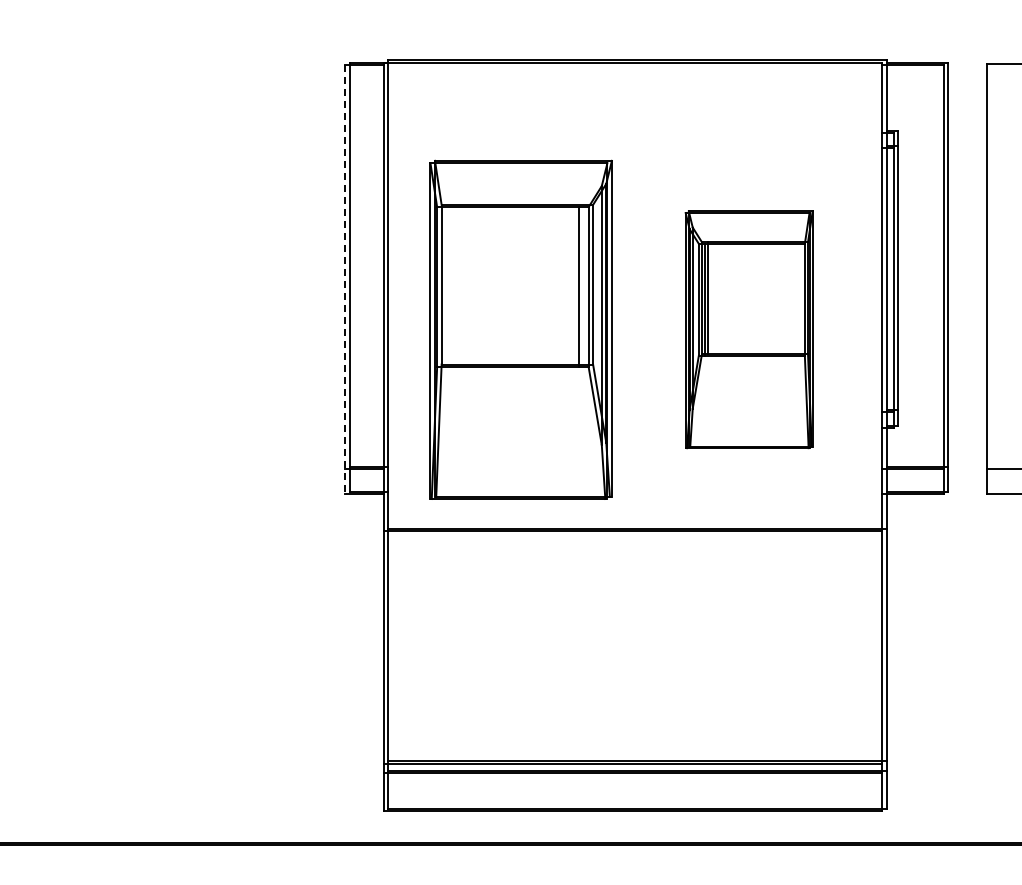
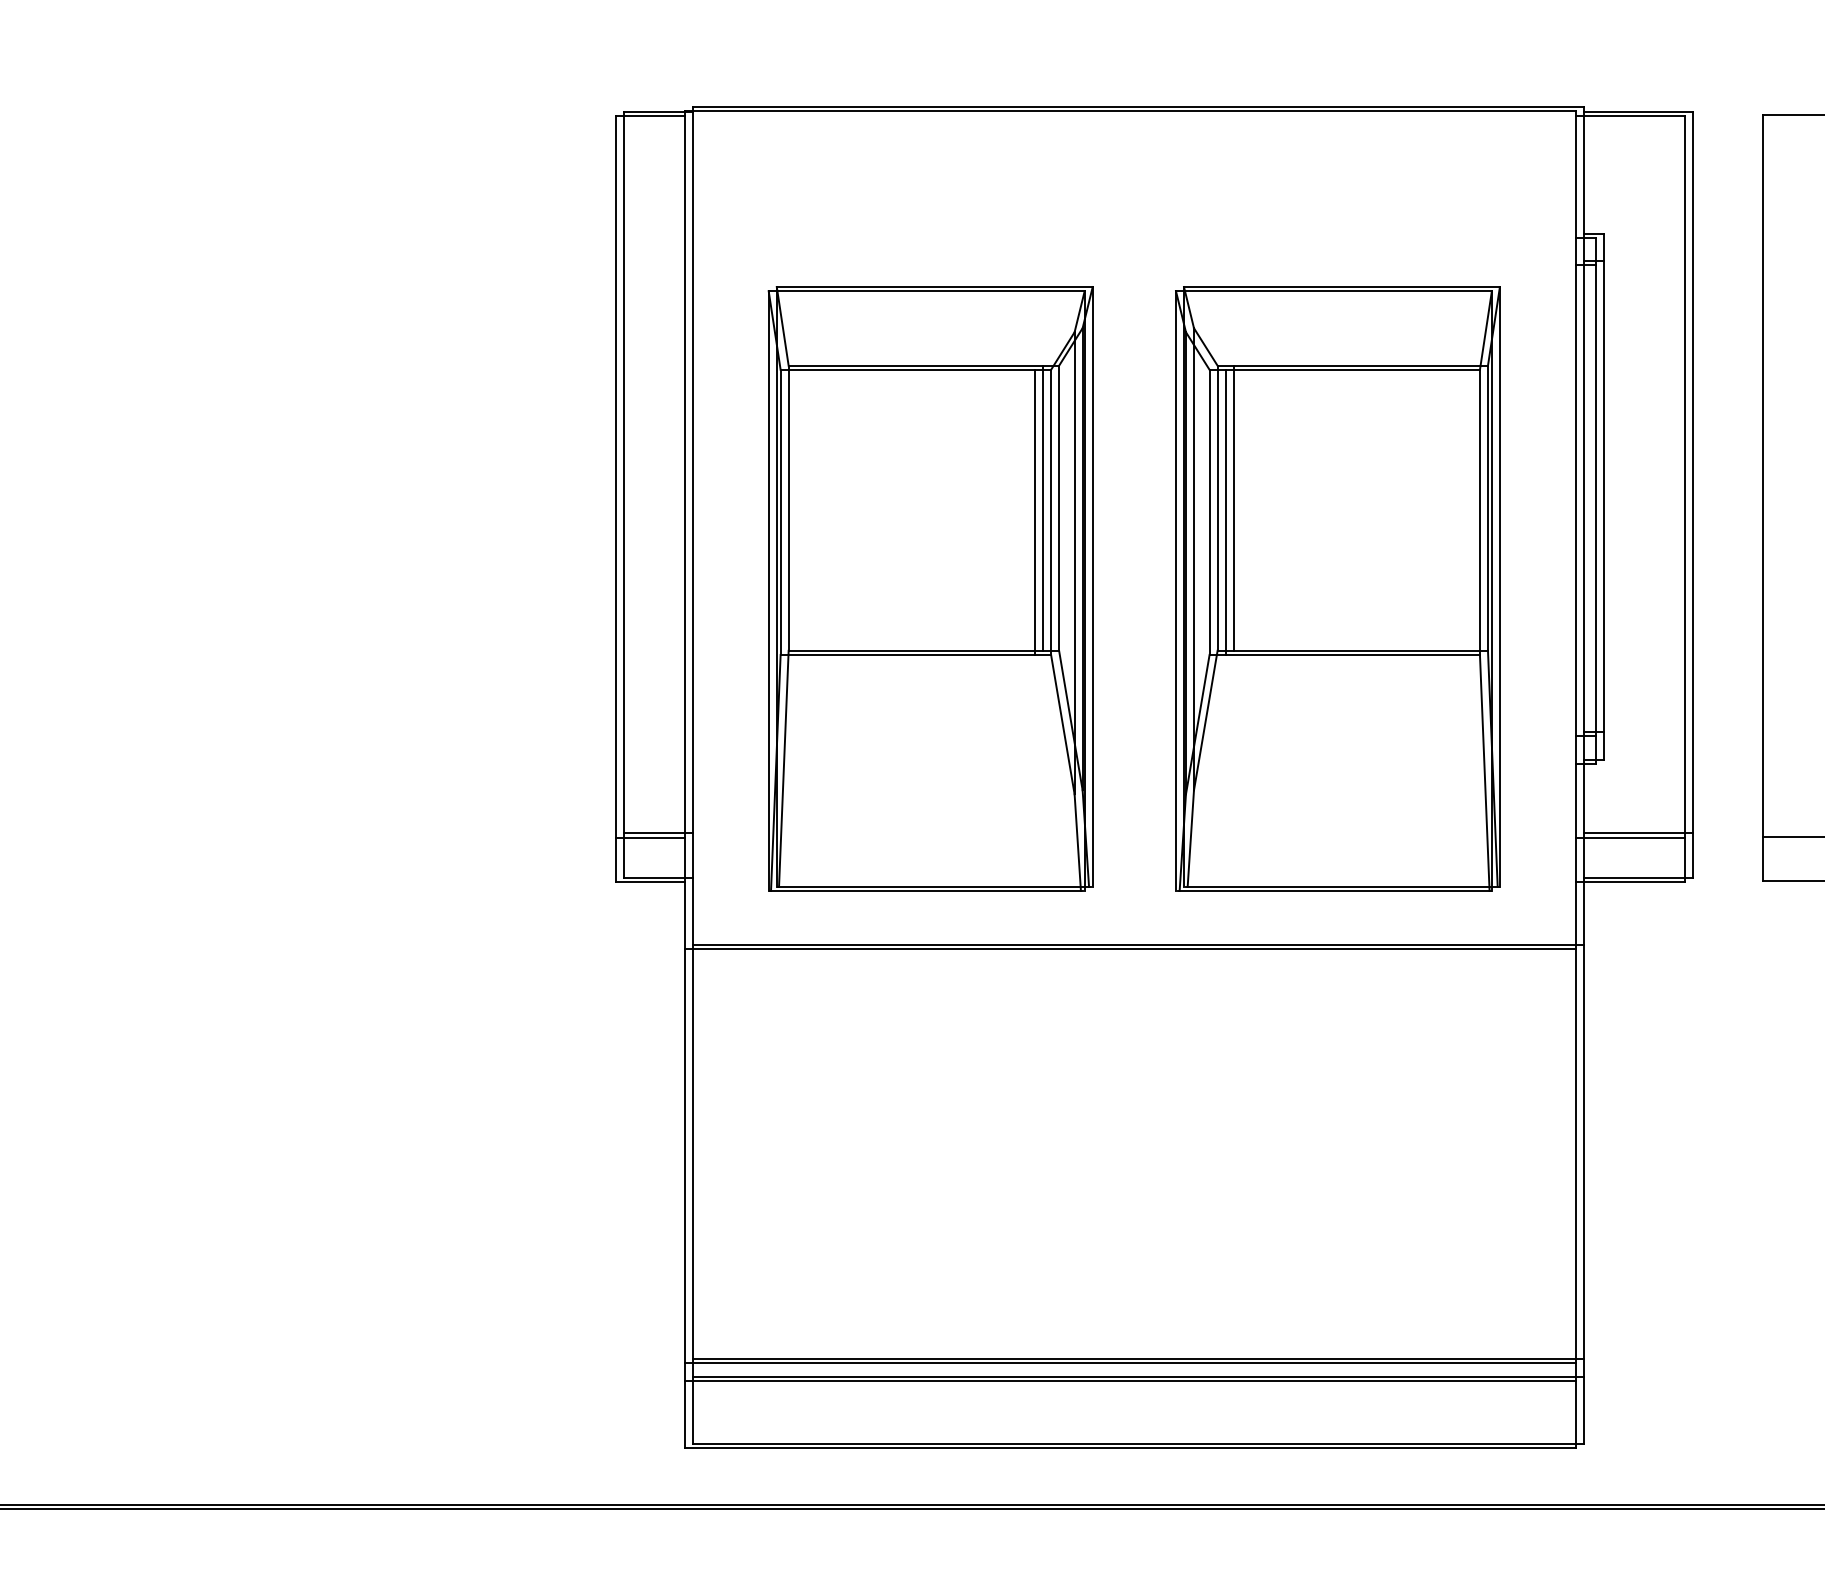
line: (345, 279) -> (616, 498), dashed -> solid
line: (583, 284) -> (1041, 507), added
part: (748, 329) -> (1336, 588), size x1.43

